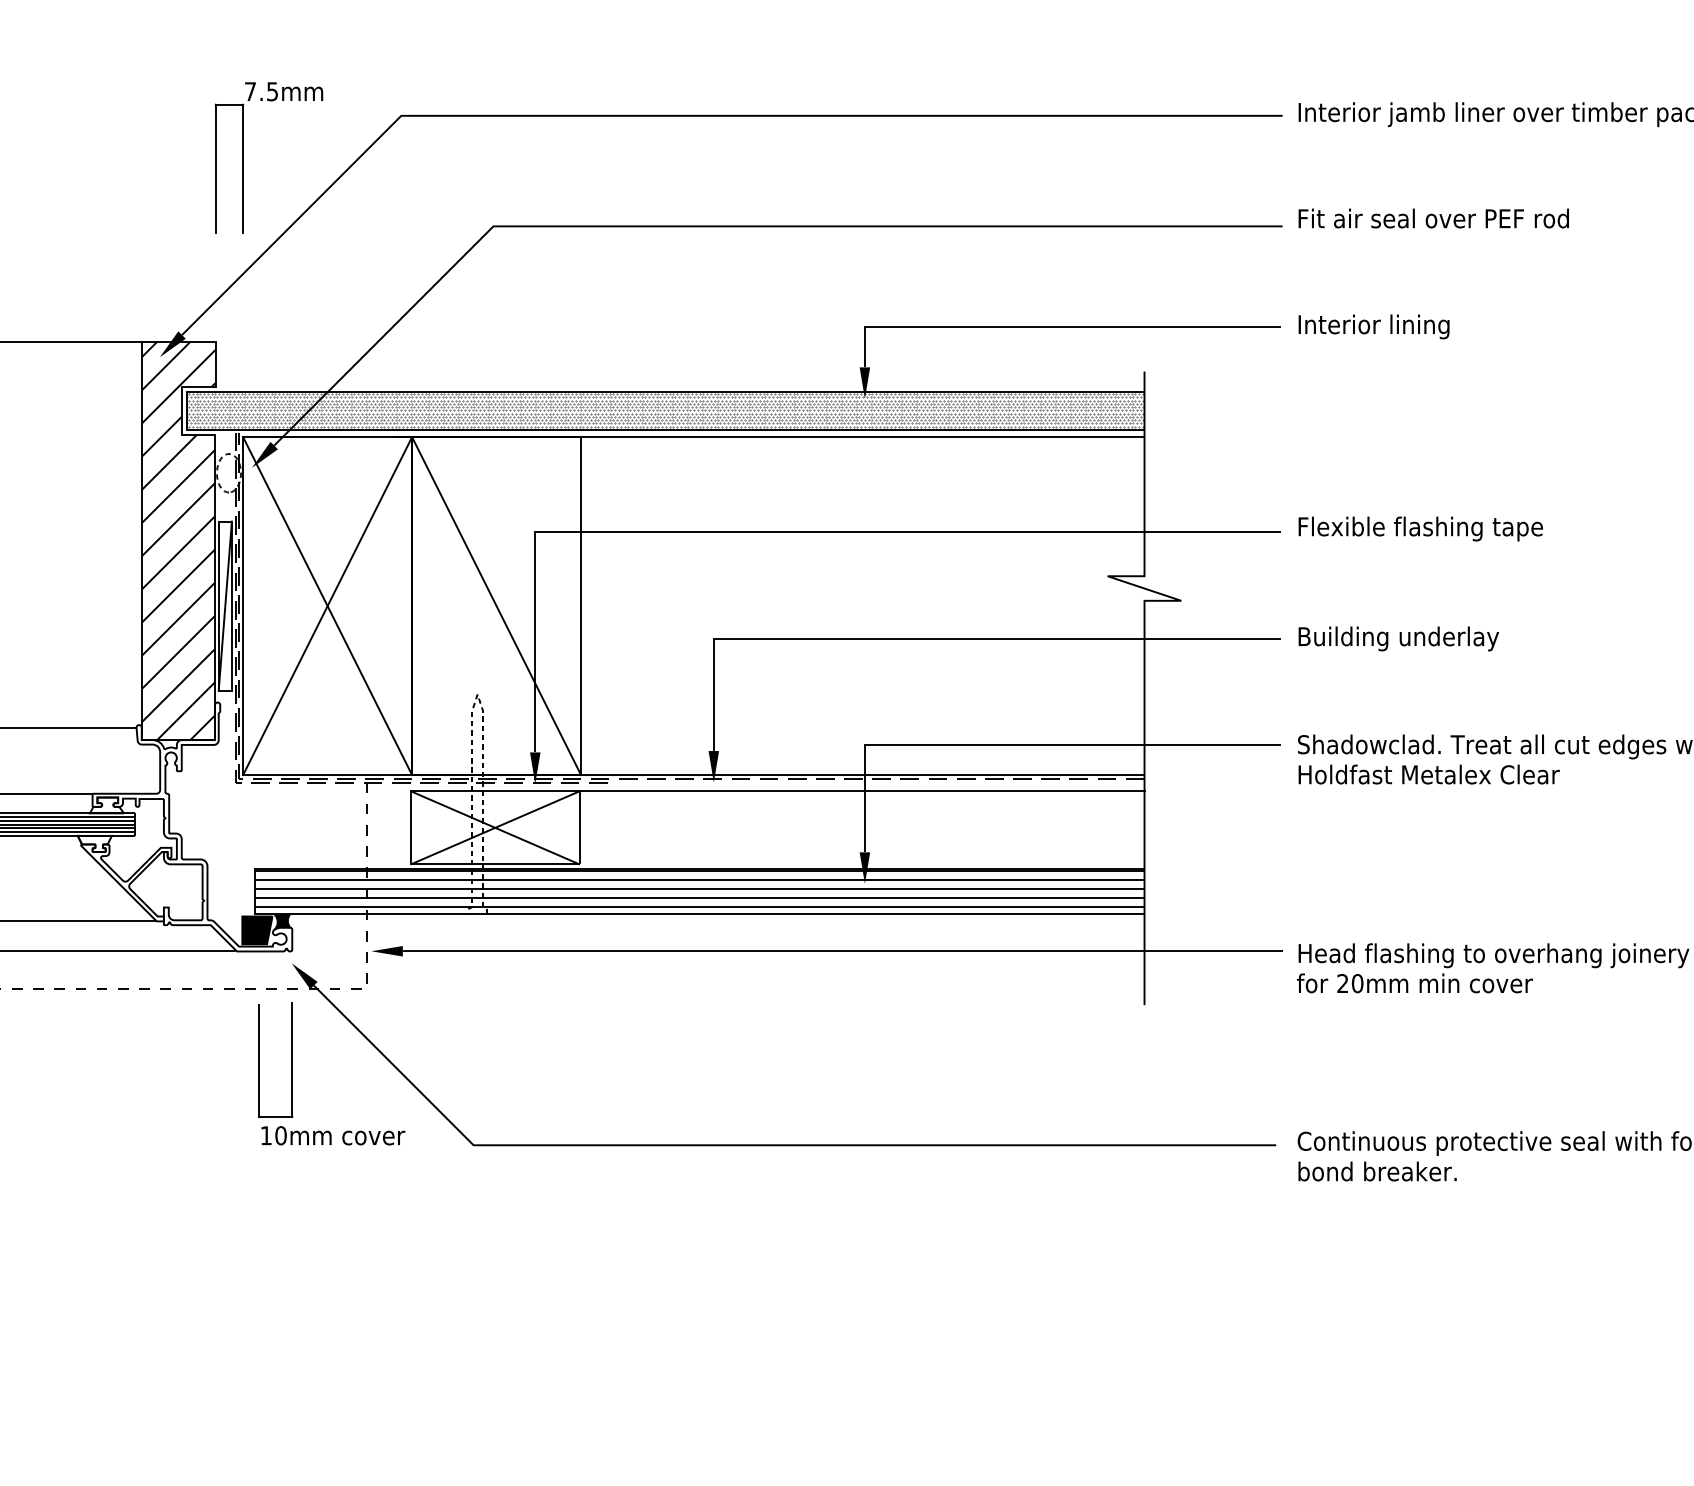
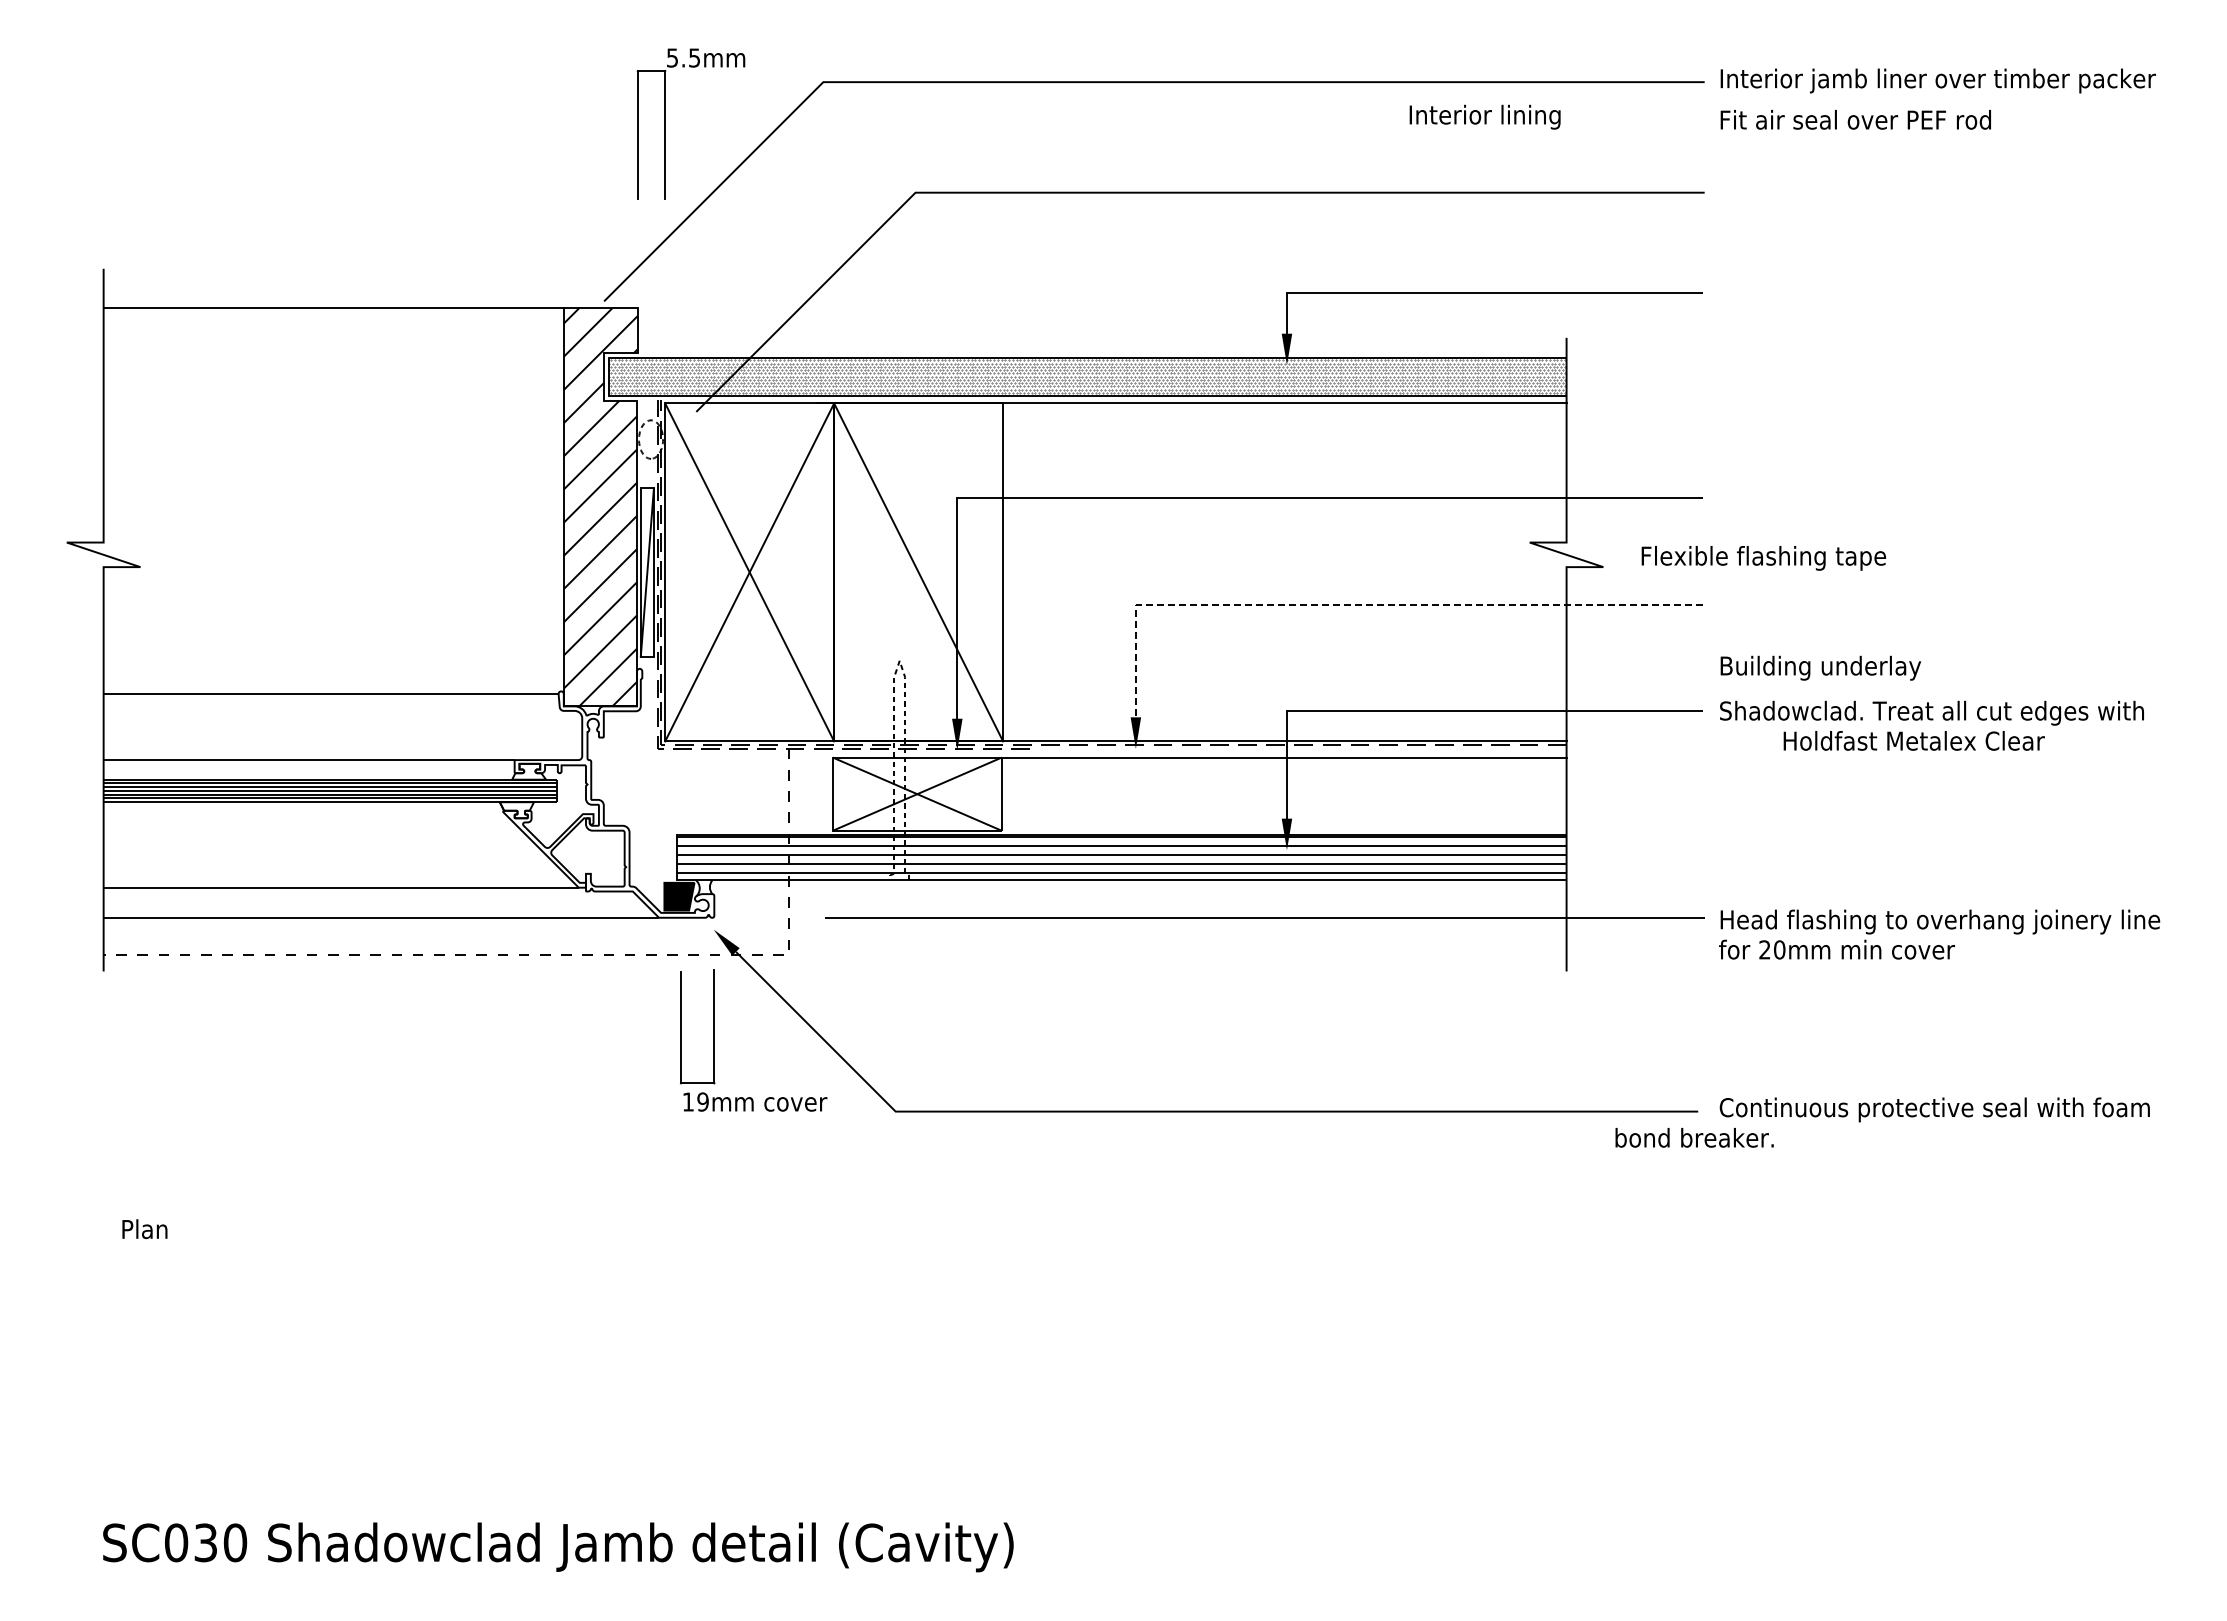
text: (250, 91) -> (672, 57), 7.5mm -> 5.5mm
text: (1433, 218) -> (1855, 119), moved
text: (1373, 326) -> (1484, 116), moved
fill: (172, 344) -> (594, 310), removed
fill: (265, 455) -> (687, 421), removed
text: (1420, 529) -> (1763, 558), moved
text: (1398, 638) -> (1820, 667), moved
line: (940, 639) -> (1362, 605), solid -> dashed
text: (1428, 774) -> (1913, 740), moved
fill: (282, 922) -> (704, 888), removed
fill: (386, 951) -> (808, 917), removed
text: (280, 1135) -> (702, 1101), 10mm -> 19mm
text: (1377, 1171) -> (1694, 1137), moved

